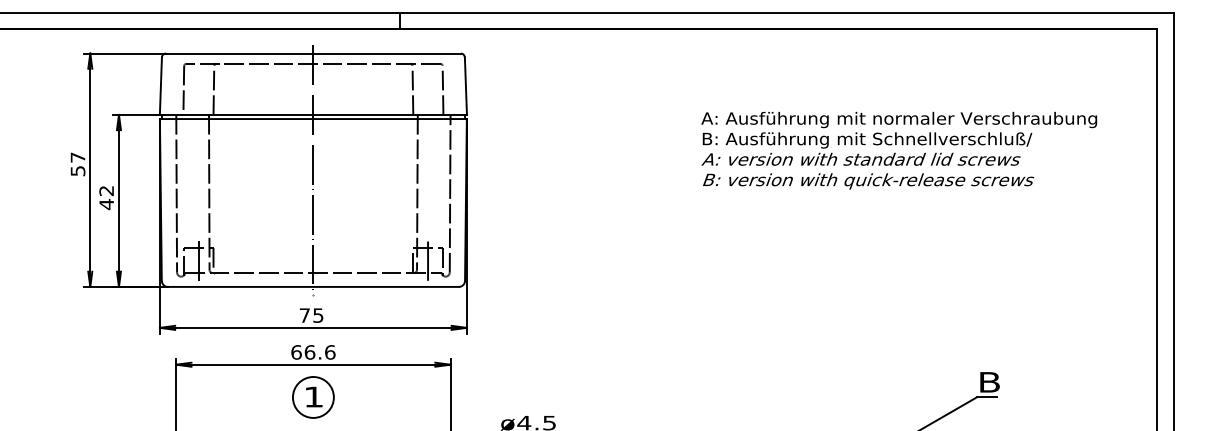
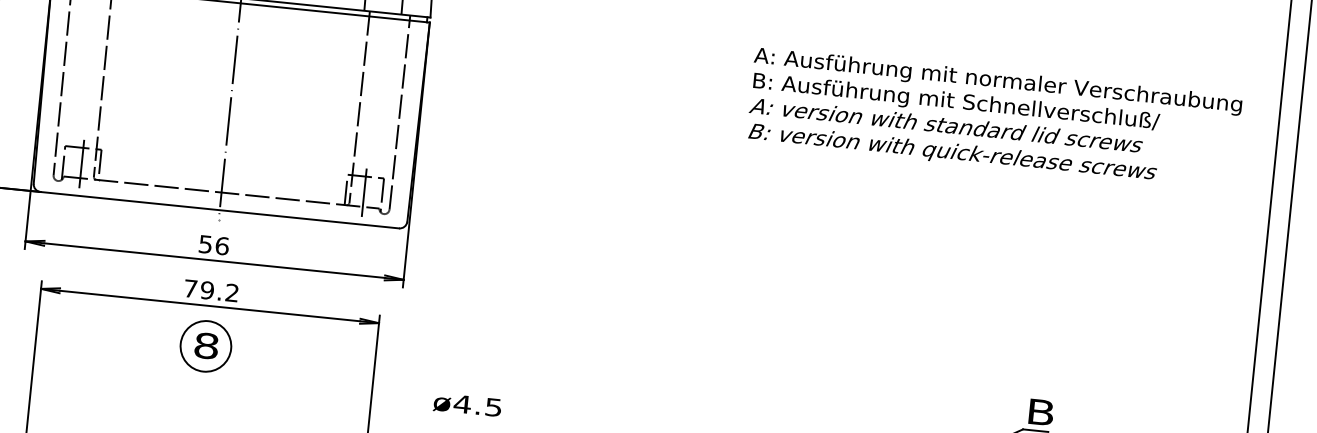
text: (899, 150) -> (994, 119), moved
text: (311, 315) -> (213, 245), 75 -> 56
text: (313, 352) -> (211, 290), 66.6 -> 79.2
text: (313, 396) -> (206, 345), 1 -> 8

